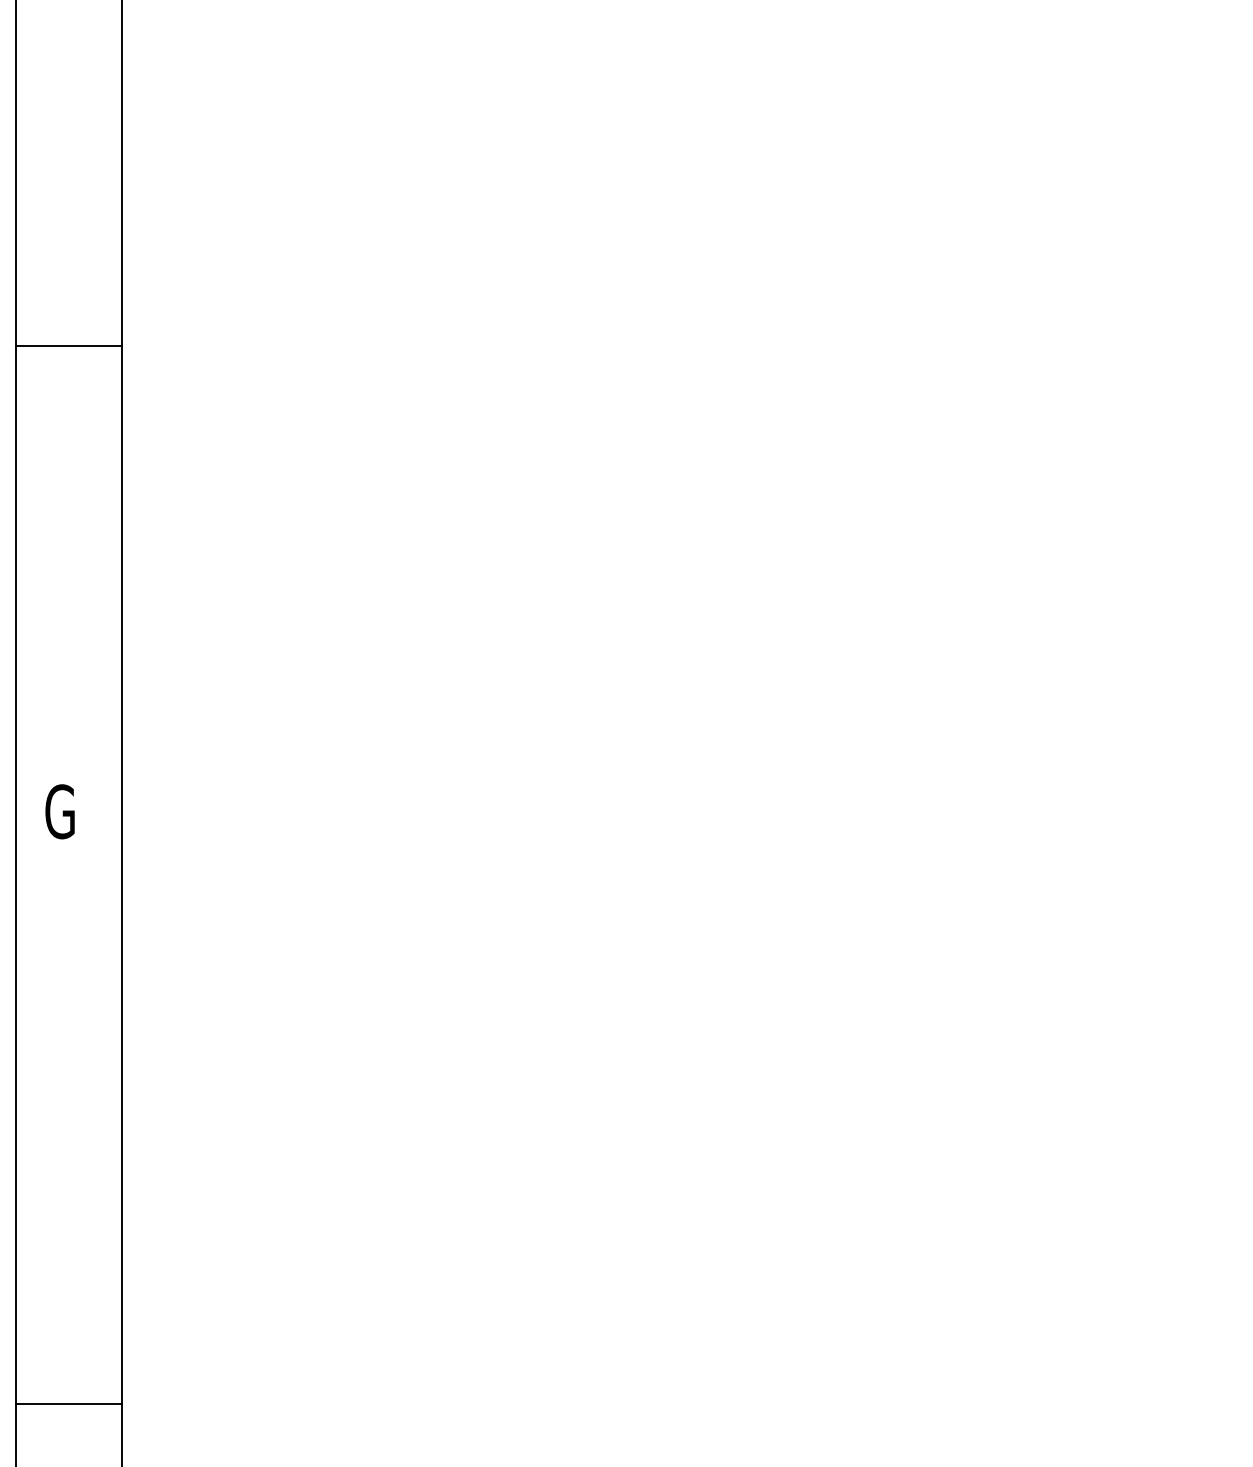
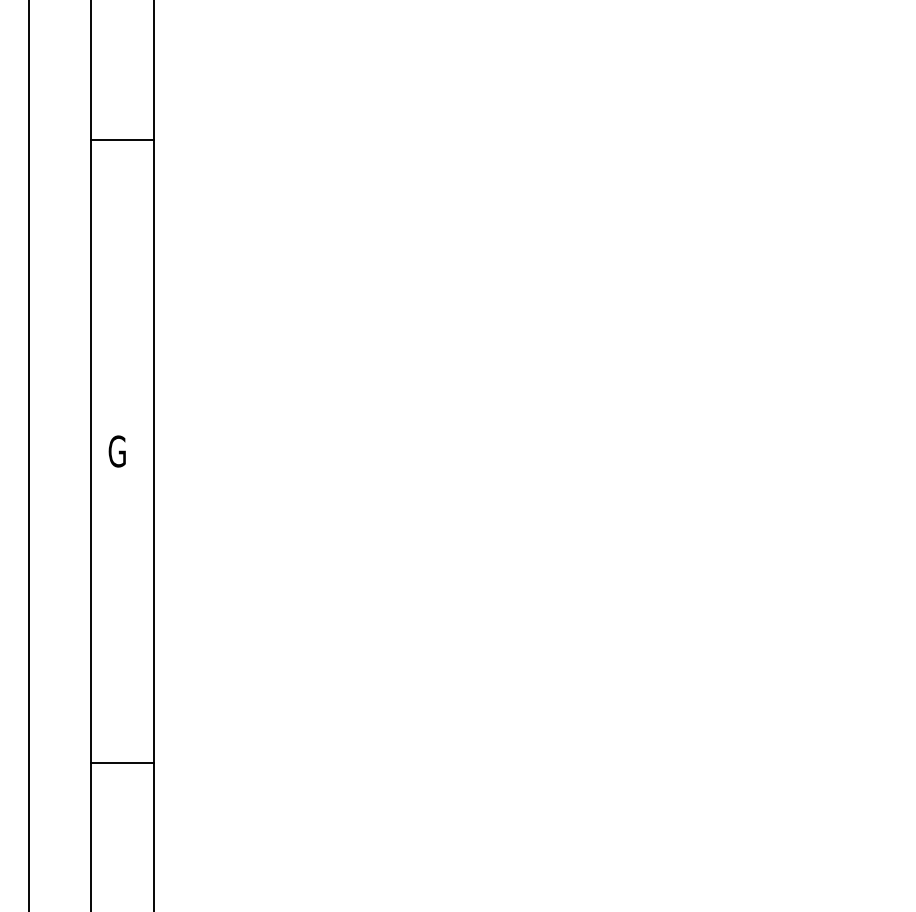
line: (68, 346) -> (122, 140), moved
line: (68, 1403) -> (122, 762), moved

